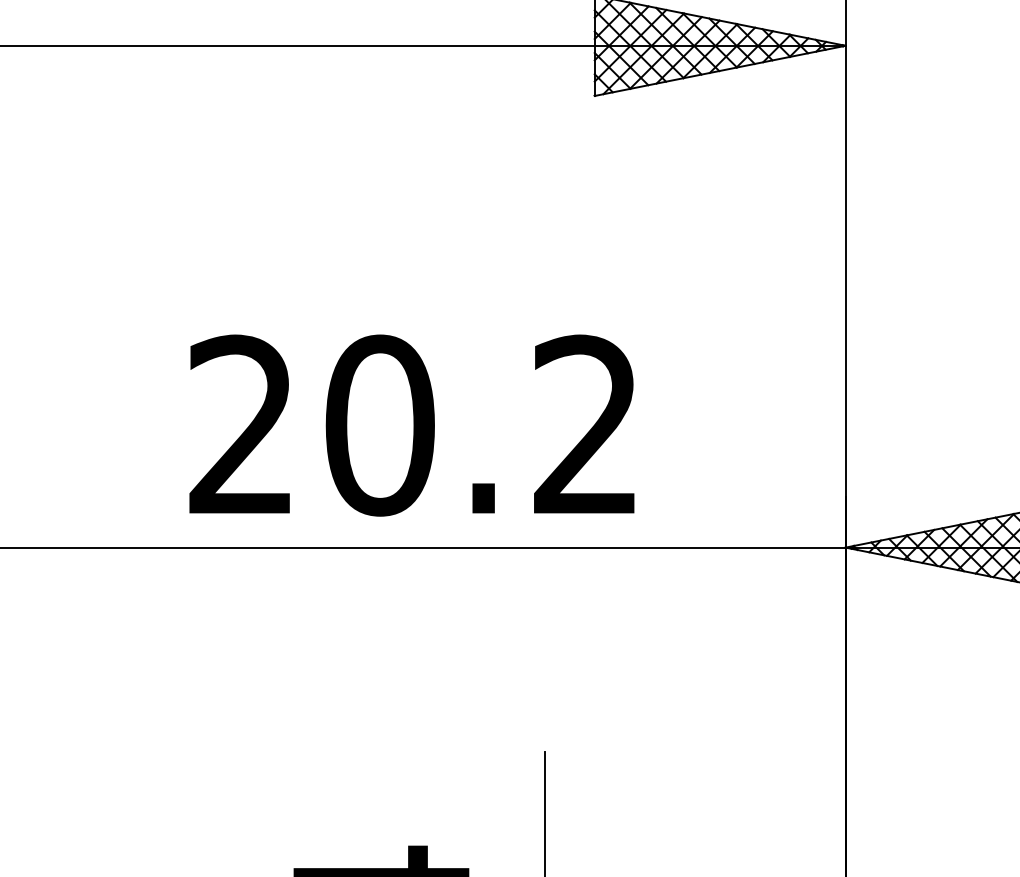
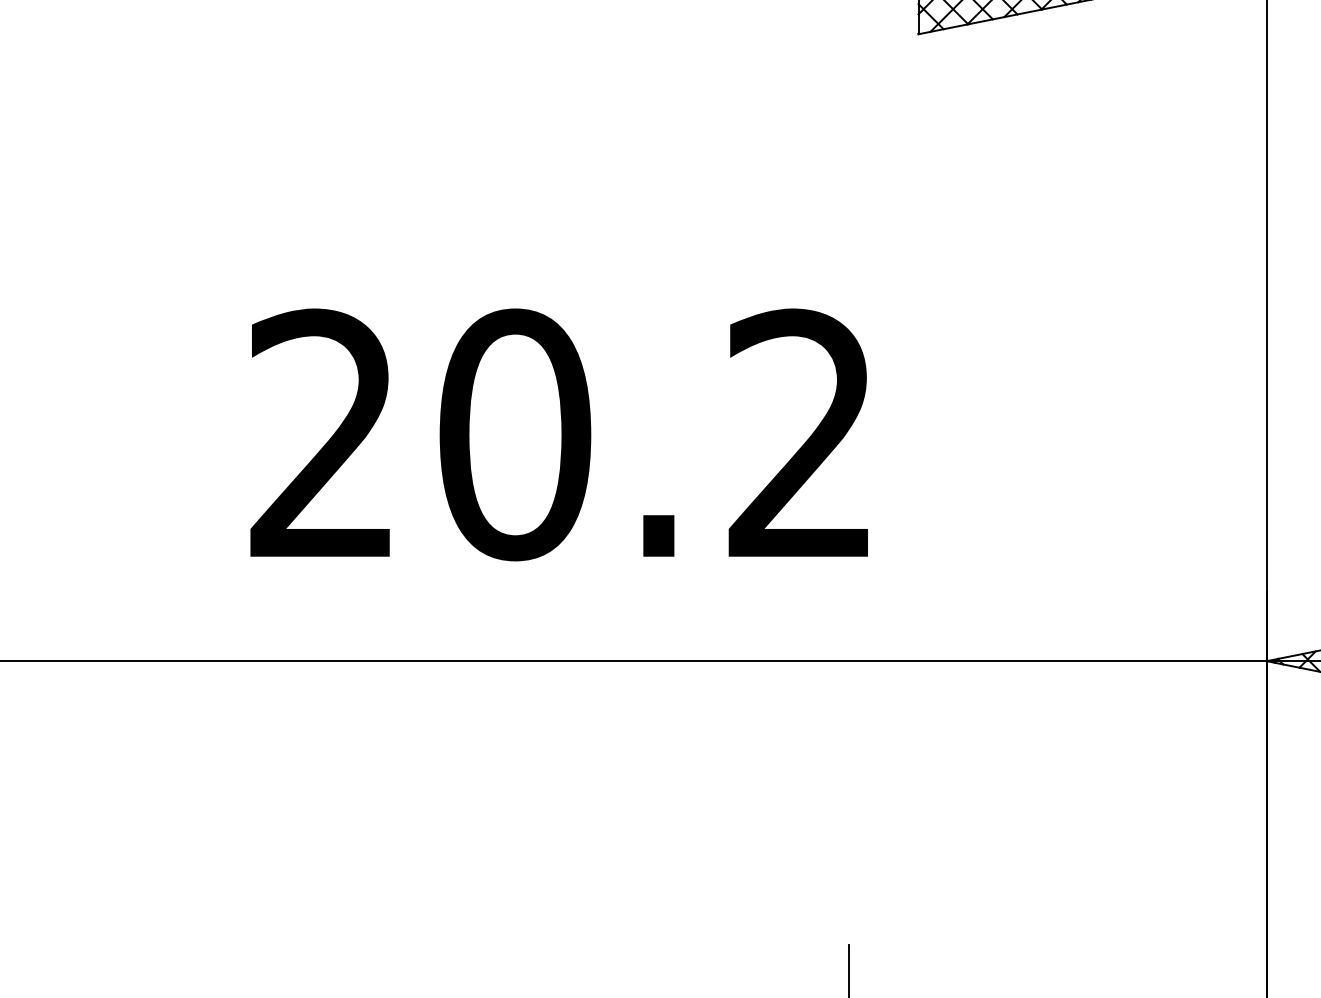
text: (411, 425) -> (558, 434), moved

